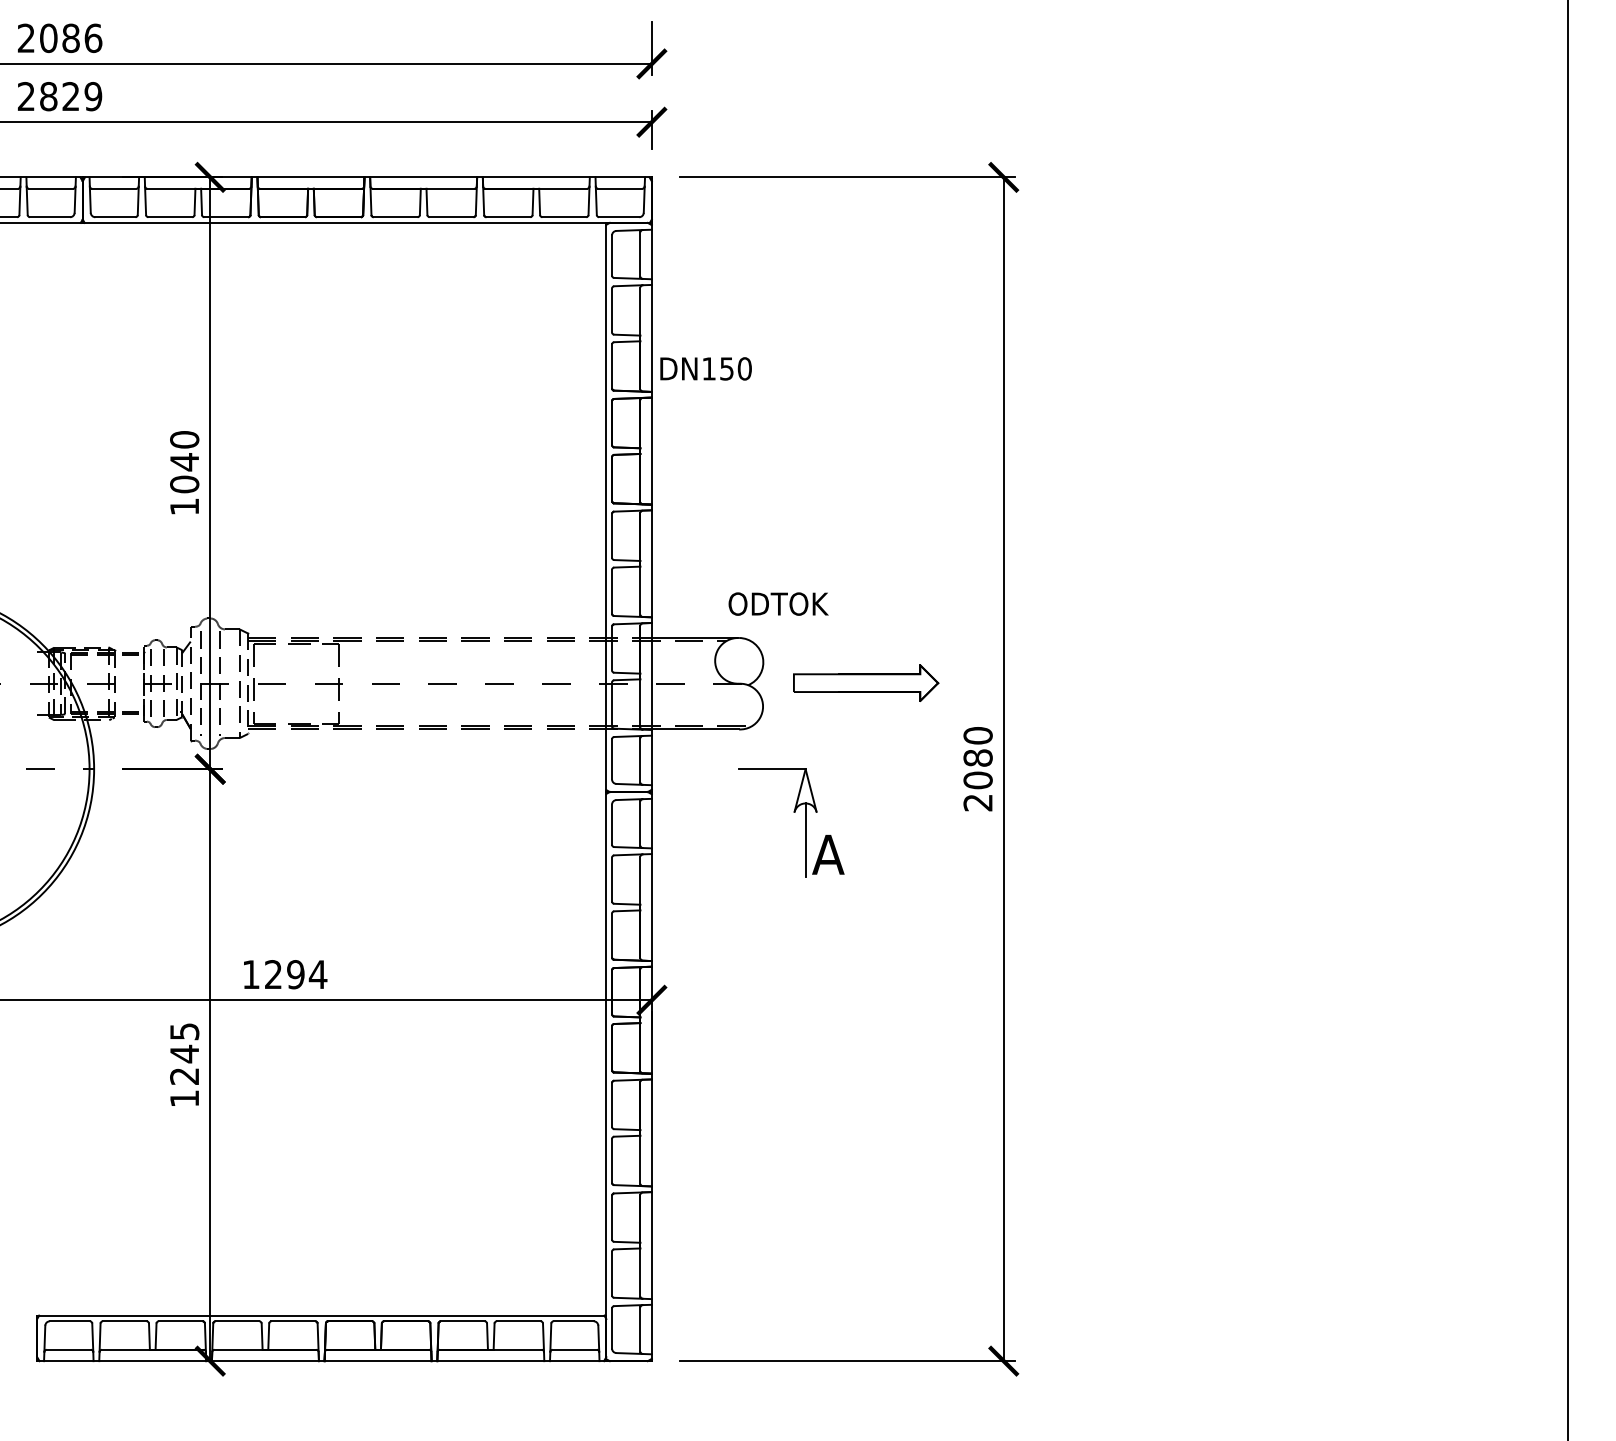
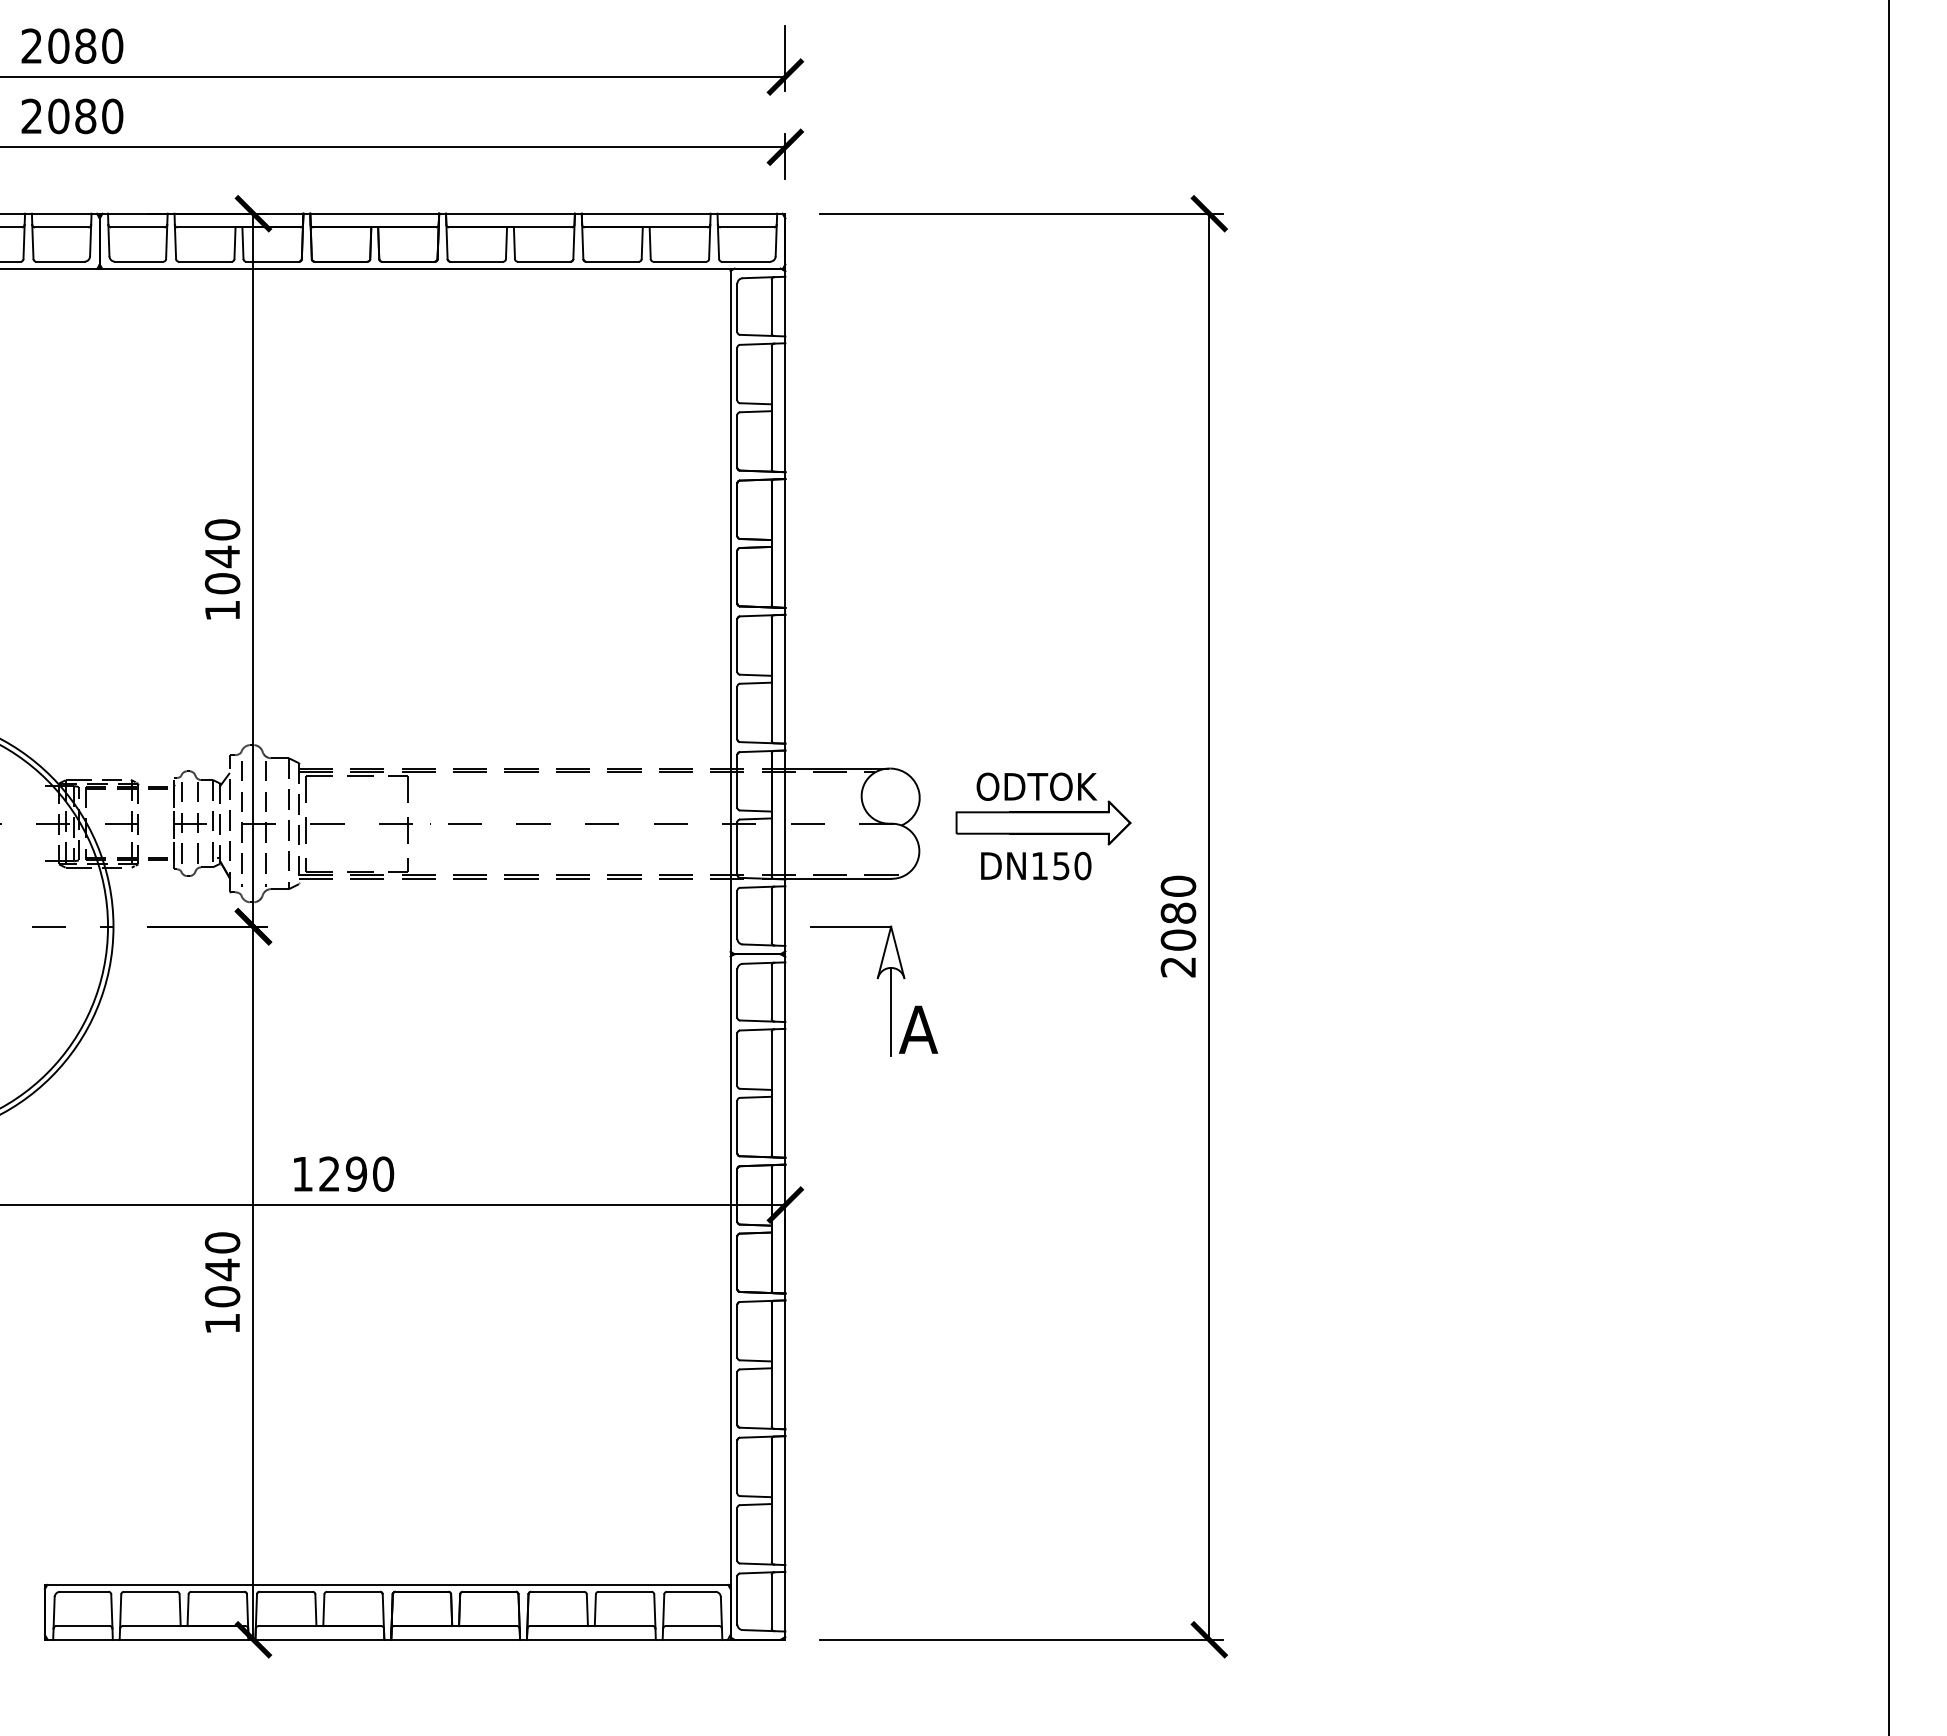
text: (93, 37) -> (112, 45), 2086 -> 2080
text: (71, 96) -> (86, 116), 2829 -> 2080
text: (705, 368) -> (1035, 865), moved
text: (778, 603) -> (1036, 786), moved
part: (793, 812) -> (876, 978), moved
text: (317, 974) -> (382, 1173), 1294 -> 1290
text: (184, 1053) -> (222, 1269), 1245 -> 1040

